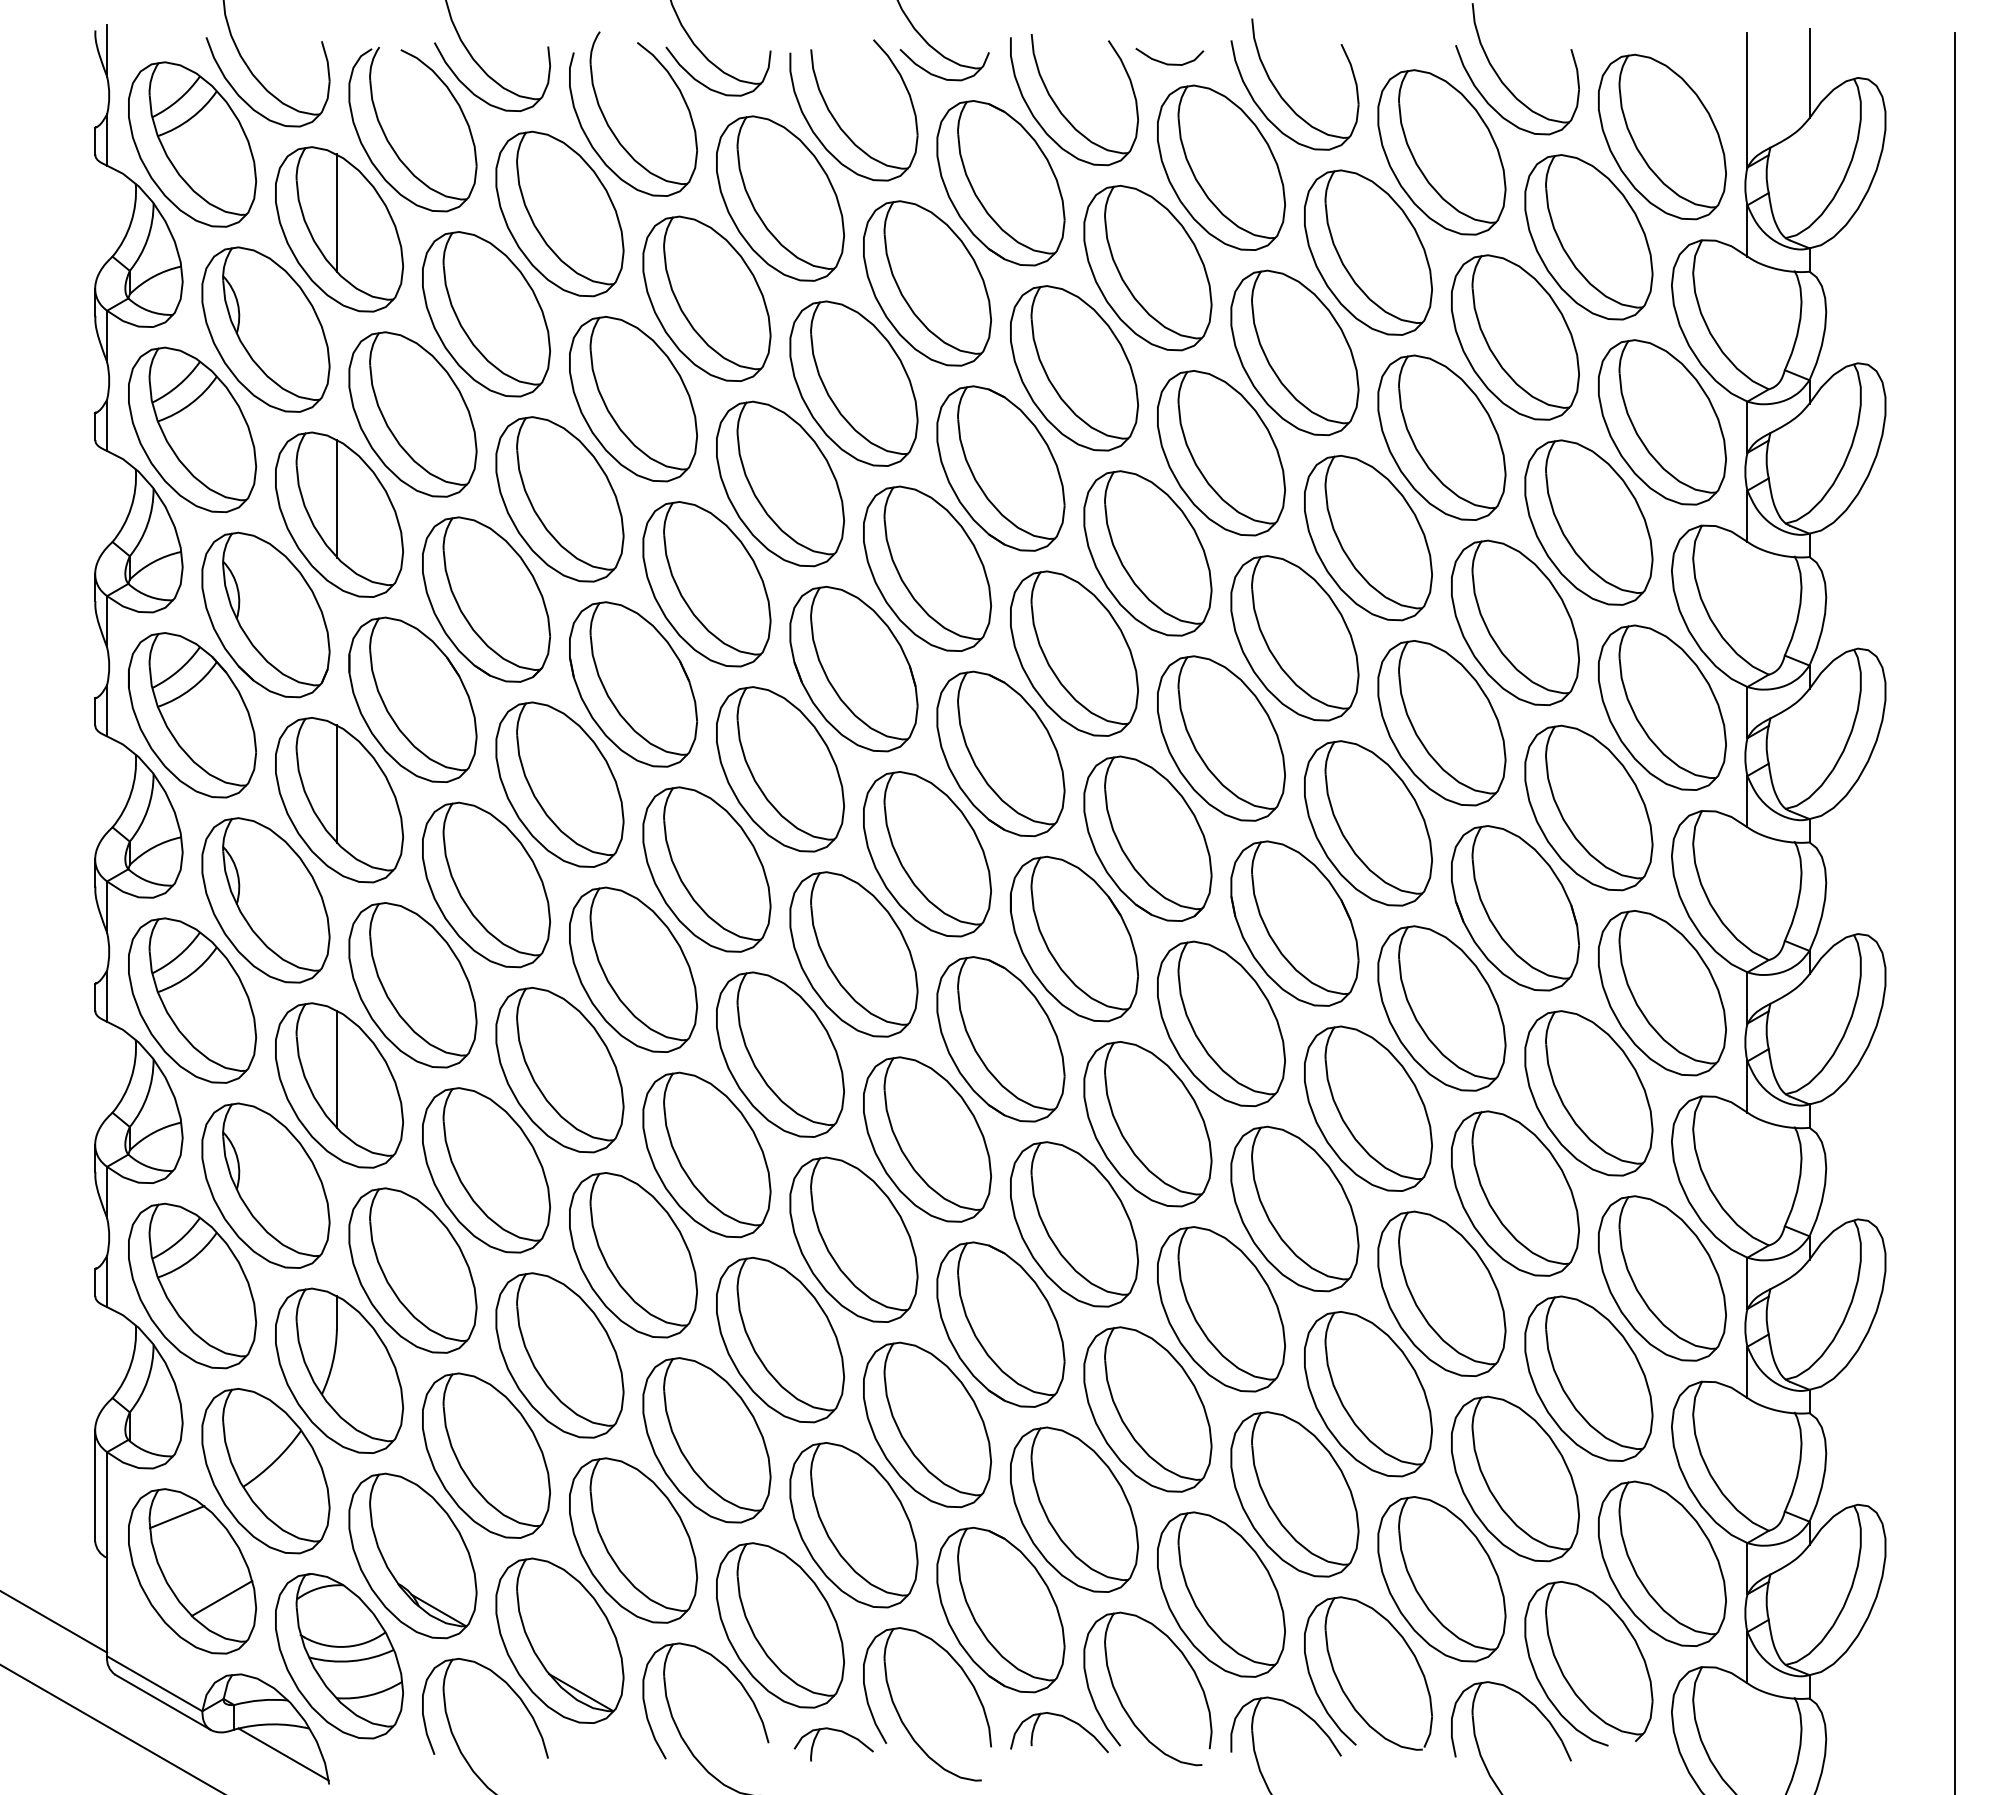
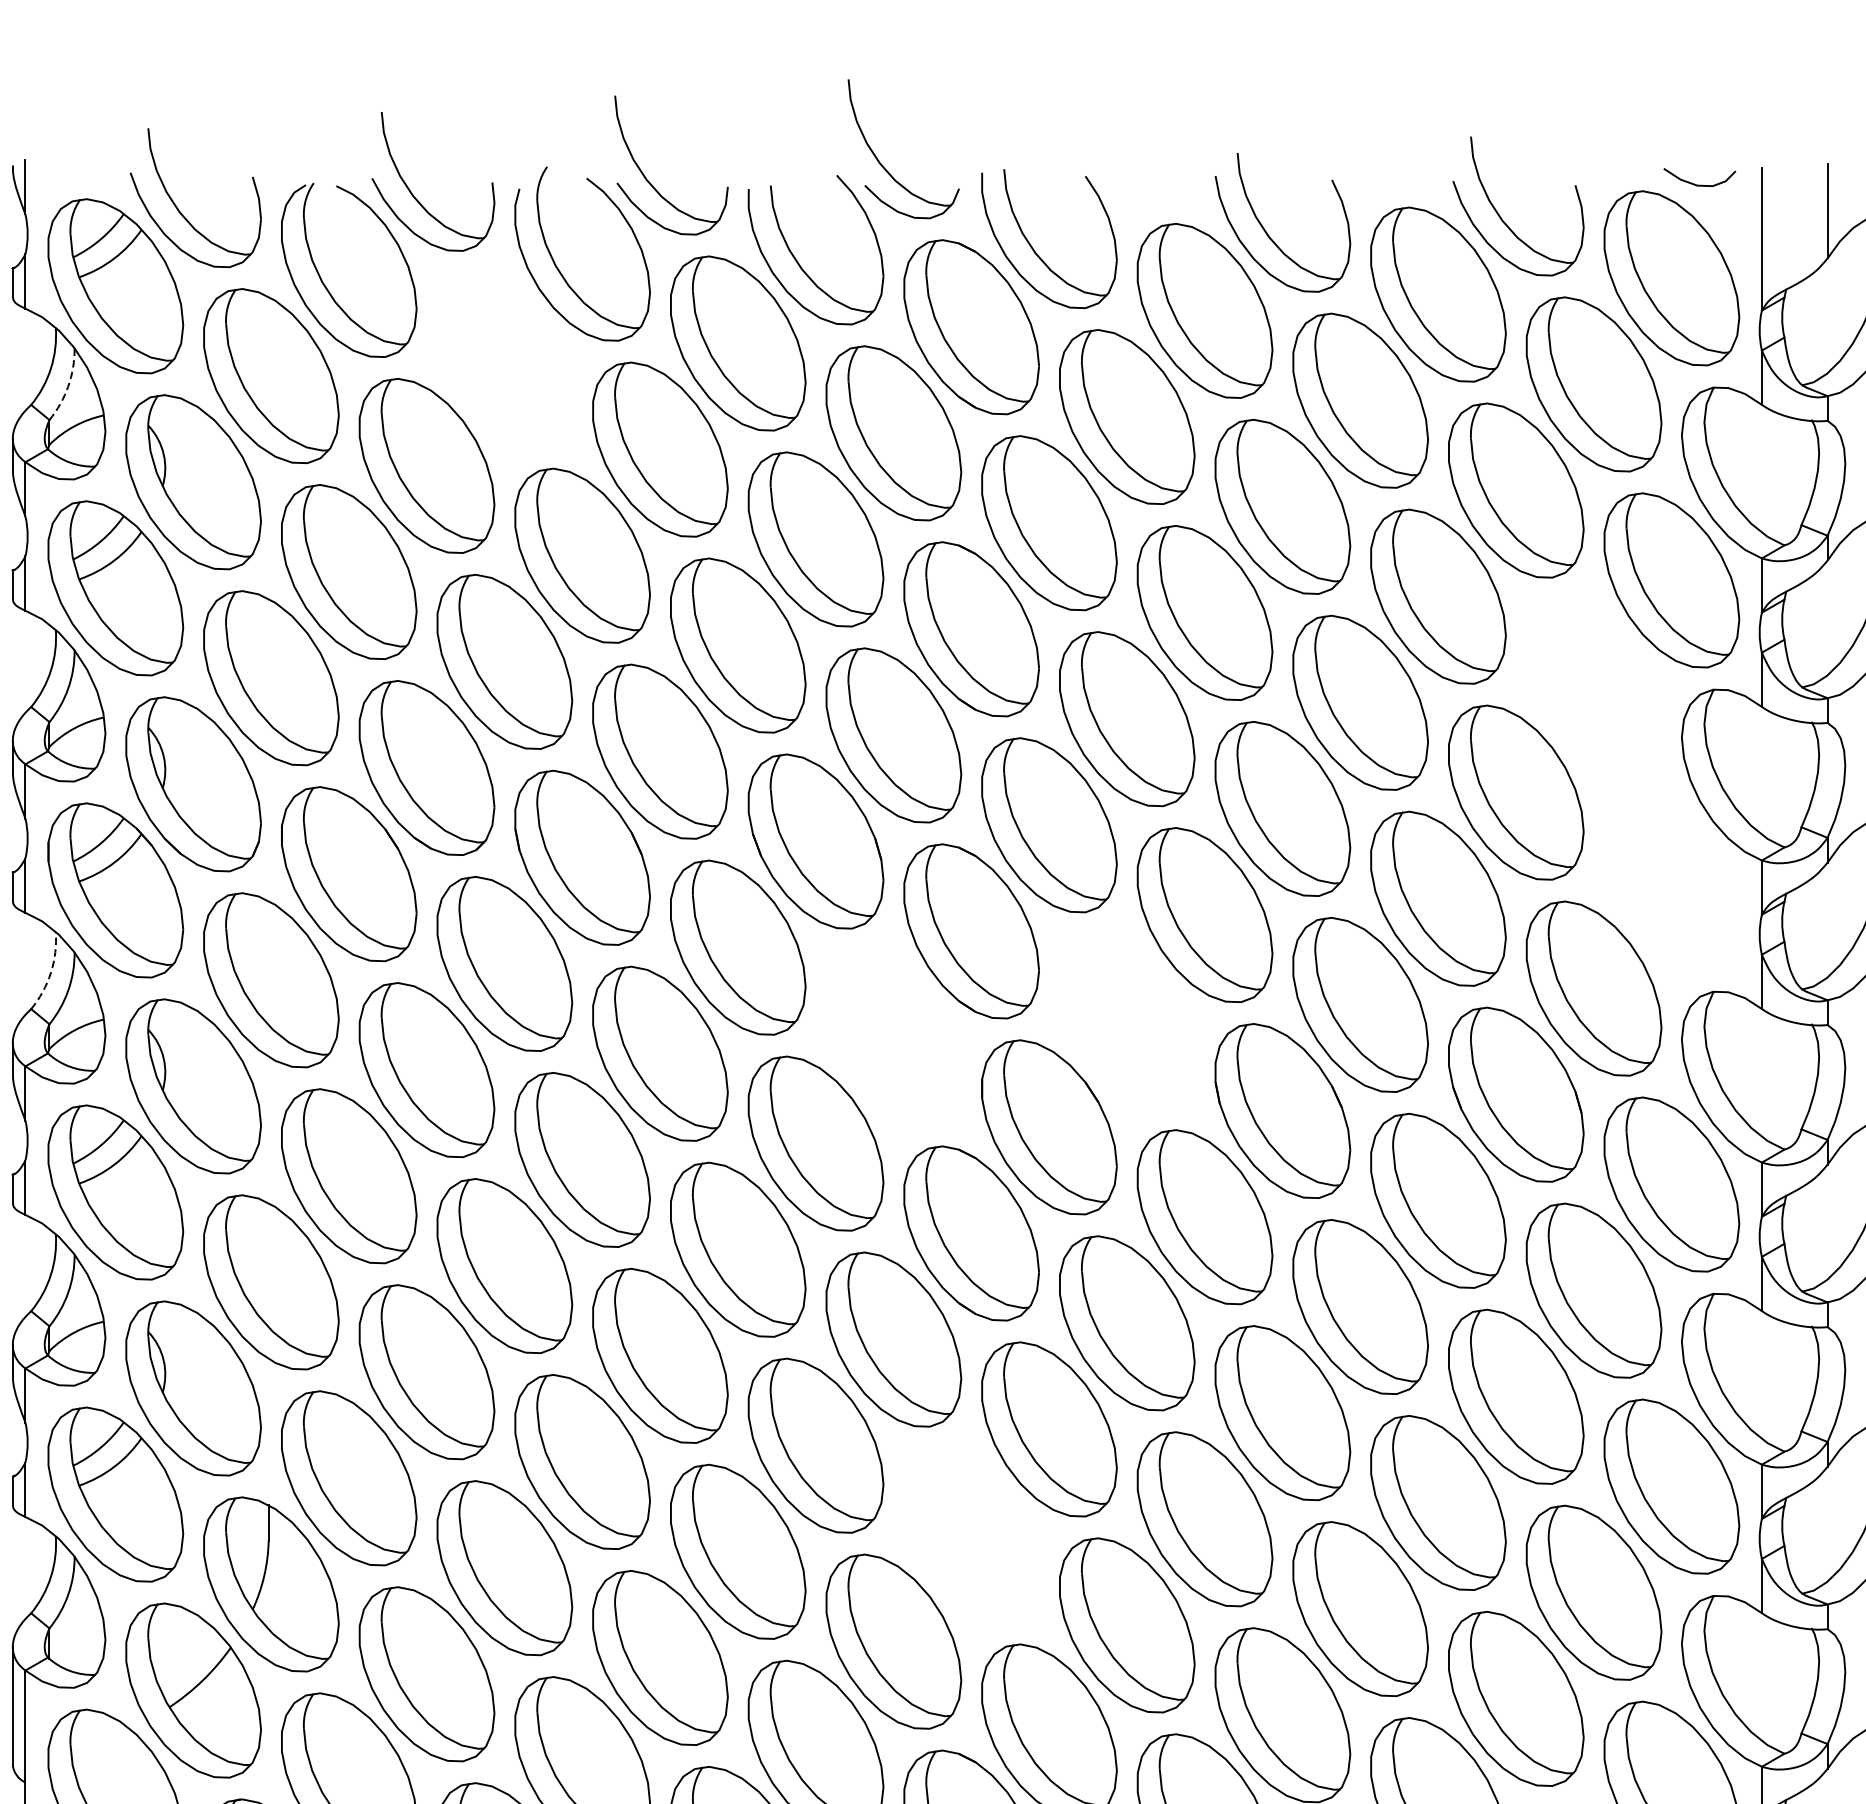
curve: (1169, 63) -> (1699, 184), moved
line: (336, 213) -> (268, 359), removed
part: (559, 213) -> (504, 359), removed
arc: (147, 239) -> (68, 386), solid -> dashed
line: (336, 498) -> (268, 660), removed
part: (1588, 522) -> (1593, 686), removed
part: (1662, 707) -> (1671, 882), removed
line: (336, 783) -> (268, 962), removed
arc: (131, 793) -> (51, 973), solid -> dashed
part: (1147, 838) -> (1126, 1020), removed
part: (927, 854) -> (893, 1037), removed
line: (336, 1069) -> (268, 1265), removed
part: (1000, 1324) -> (971, 1535), removed
line: (176, 1517) -> (98, 1739), removed

